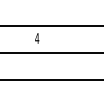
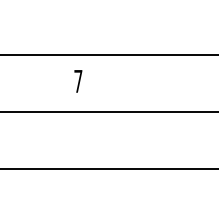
text: (37, 38) -> (78, 81), 4 -> 7

